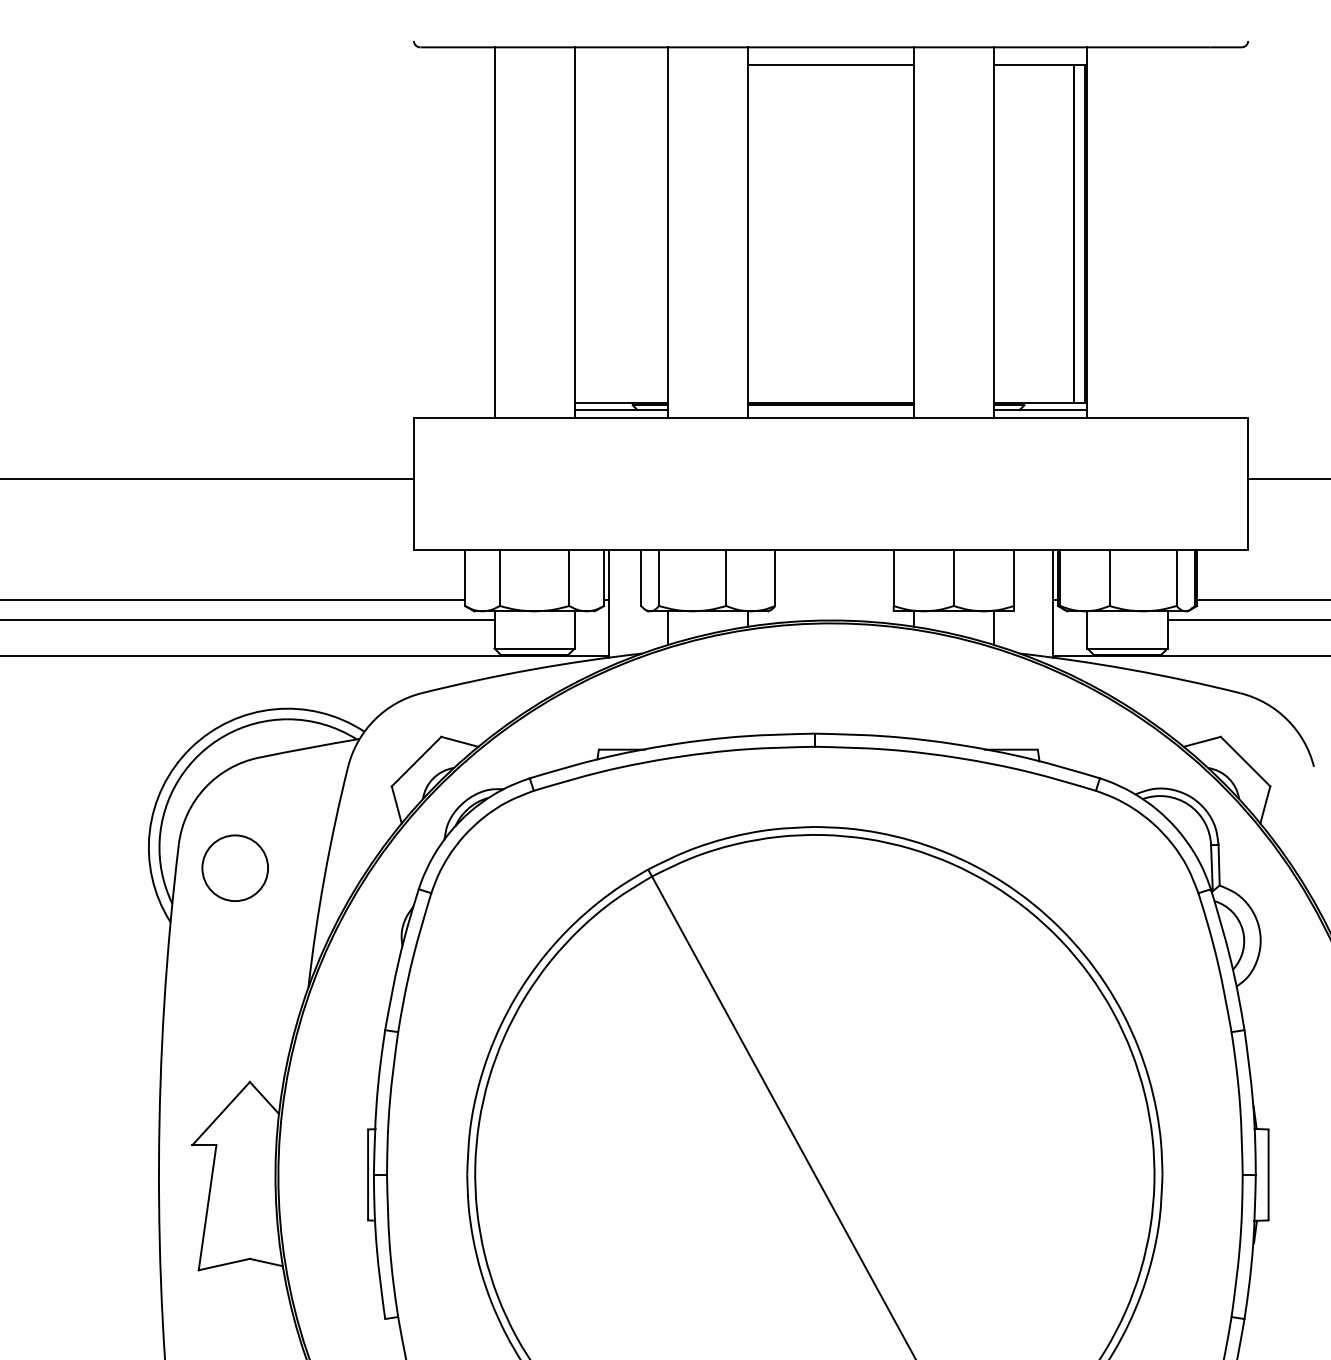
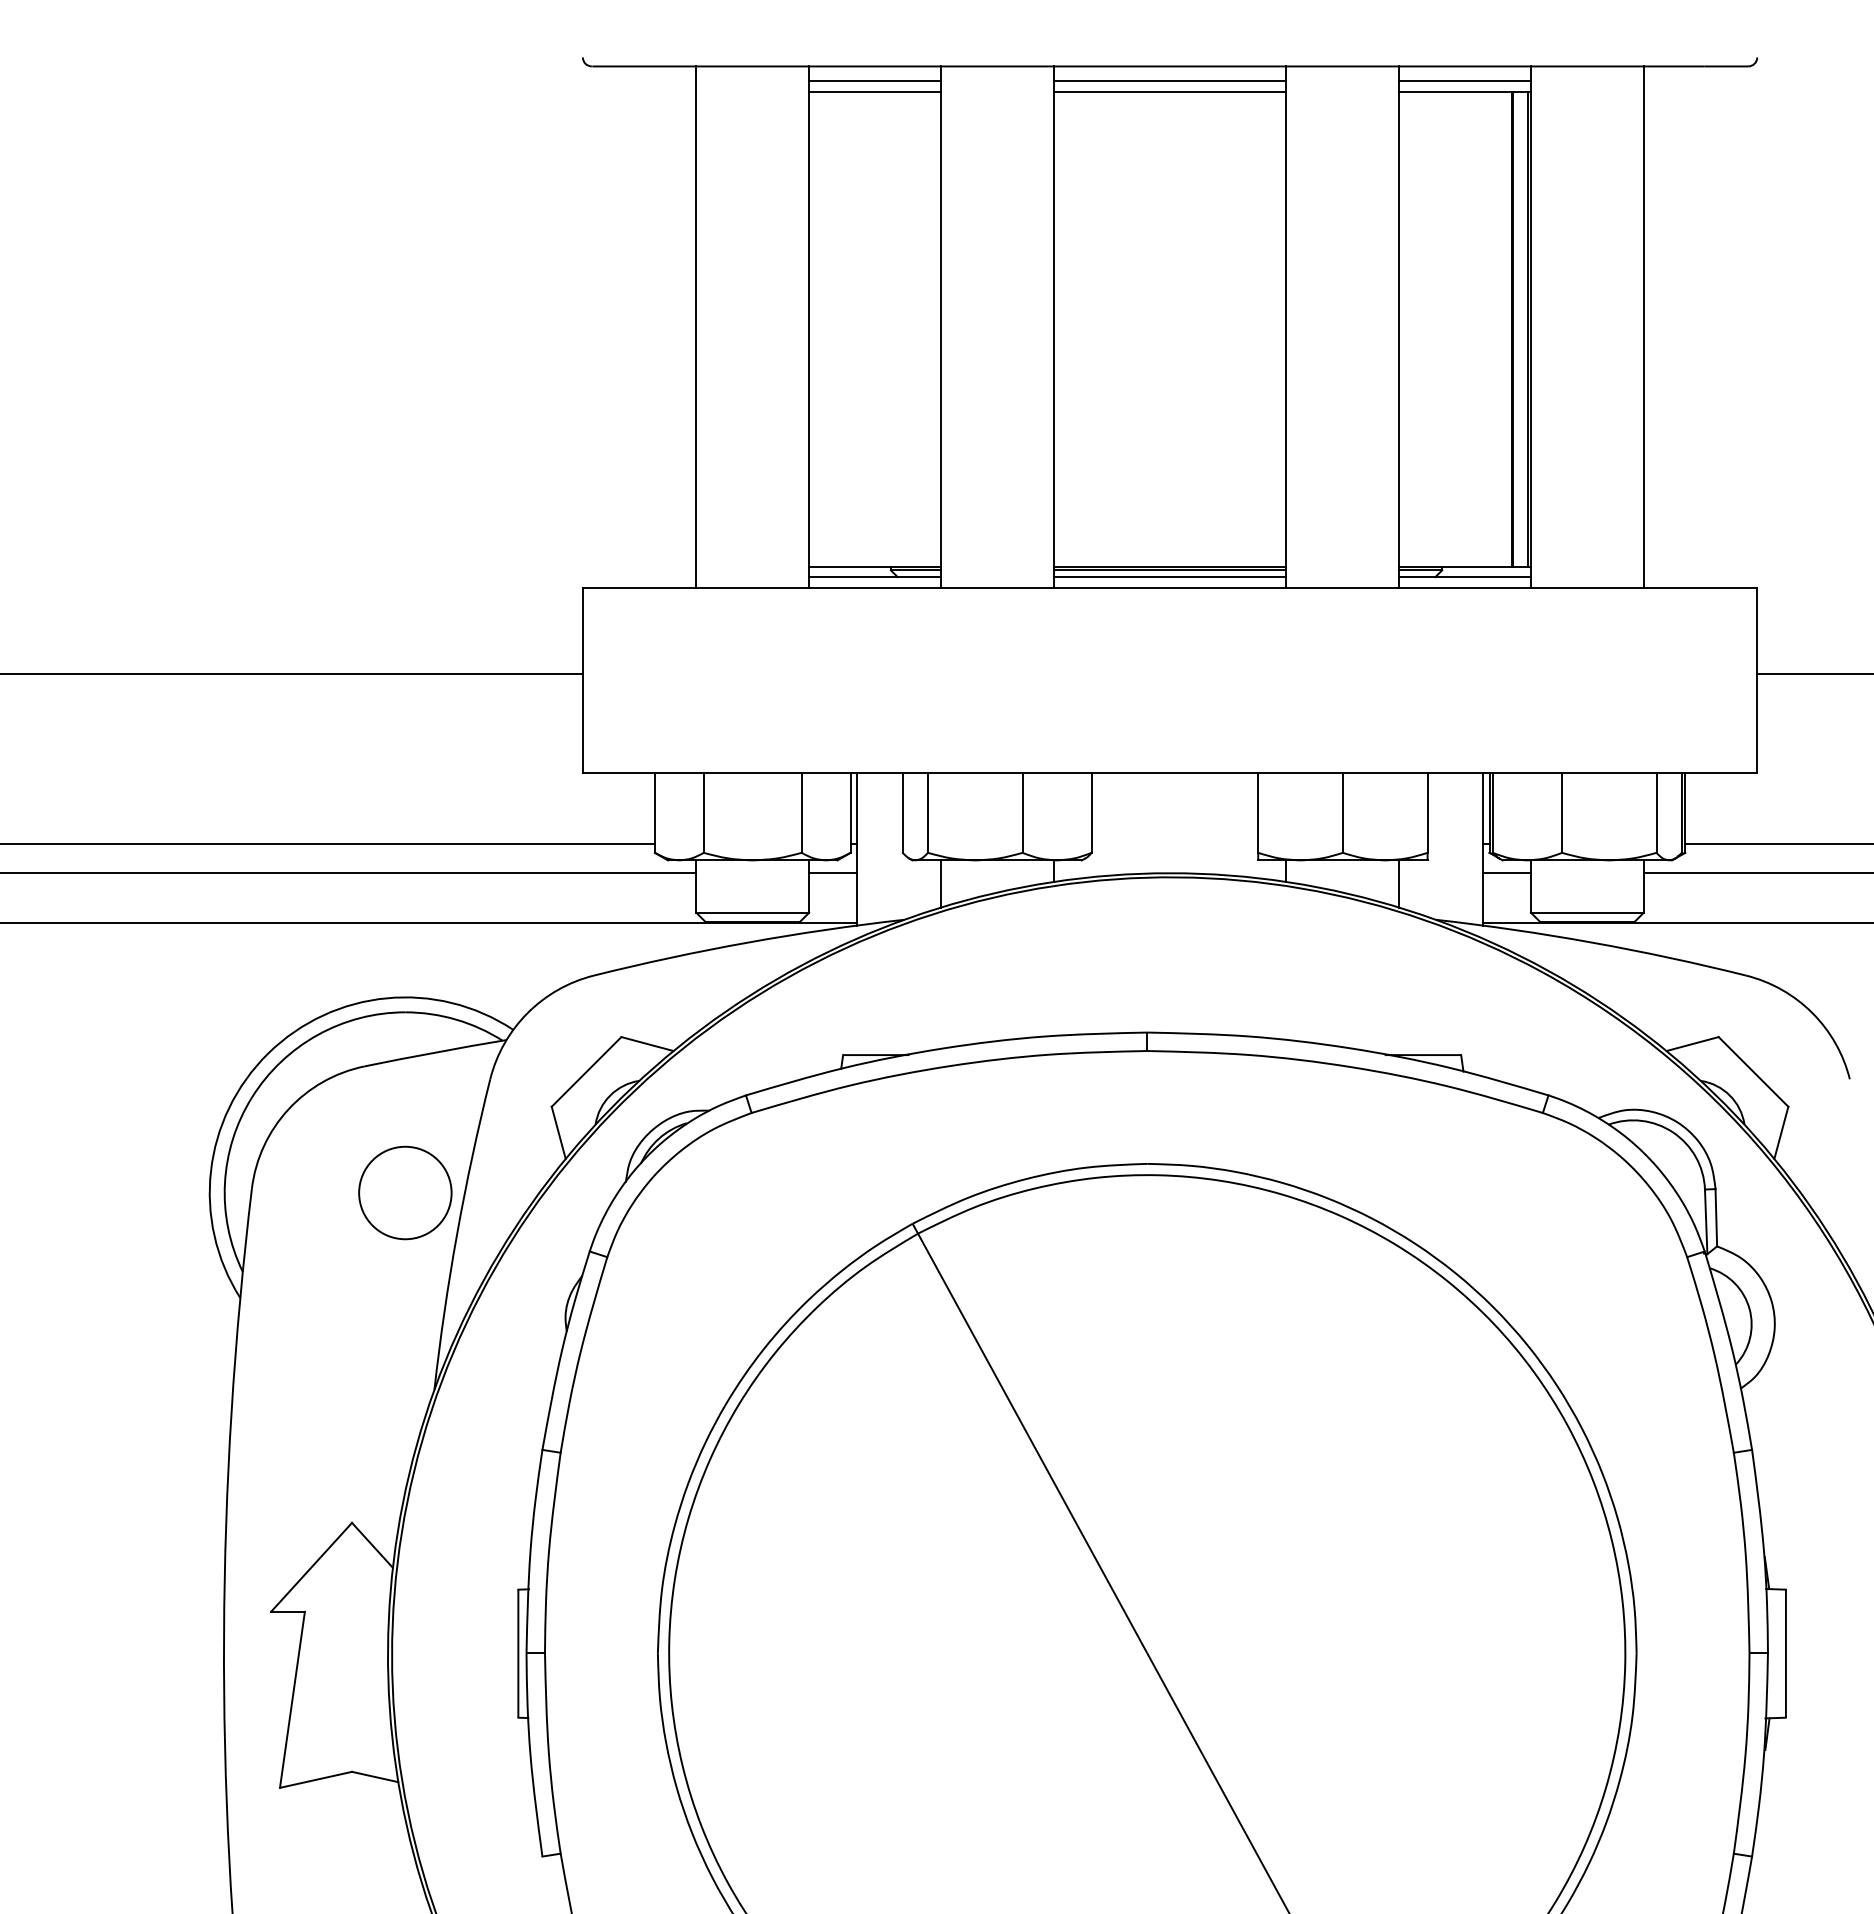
line: (621, 57) -> (874, 80), added
line: (830, 57) -> (1169, 80), added
line: (1040, 57) -> (1464, 80), added
line: (621, 65) -> (874, 91), added
line: (1167, 232) -> (1643, 327), added
line: (830, 410) -> (1169, 577), added
line: (591, 619) -> (833, 872), added
line: (1070, 619) -> (1506, 872), added
circle: (235, 867) -> (405, 1192), moved

